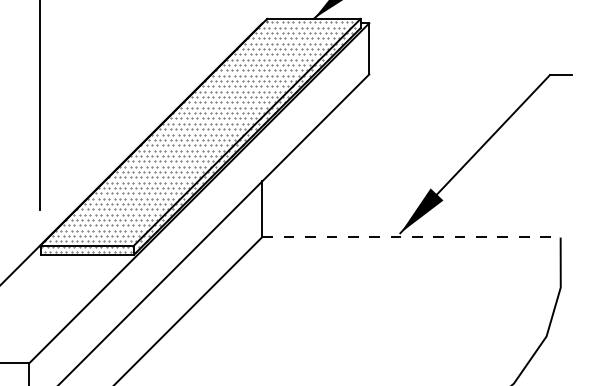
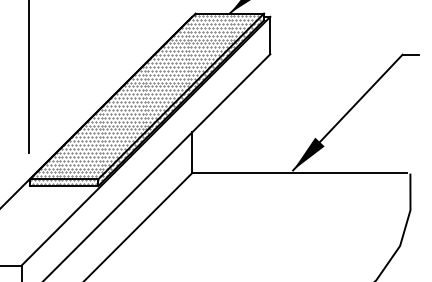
line: (409, 237) -> (299, 173), dashed -> solid

